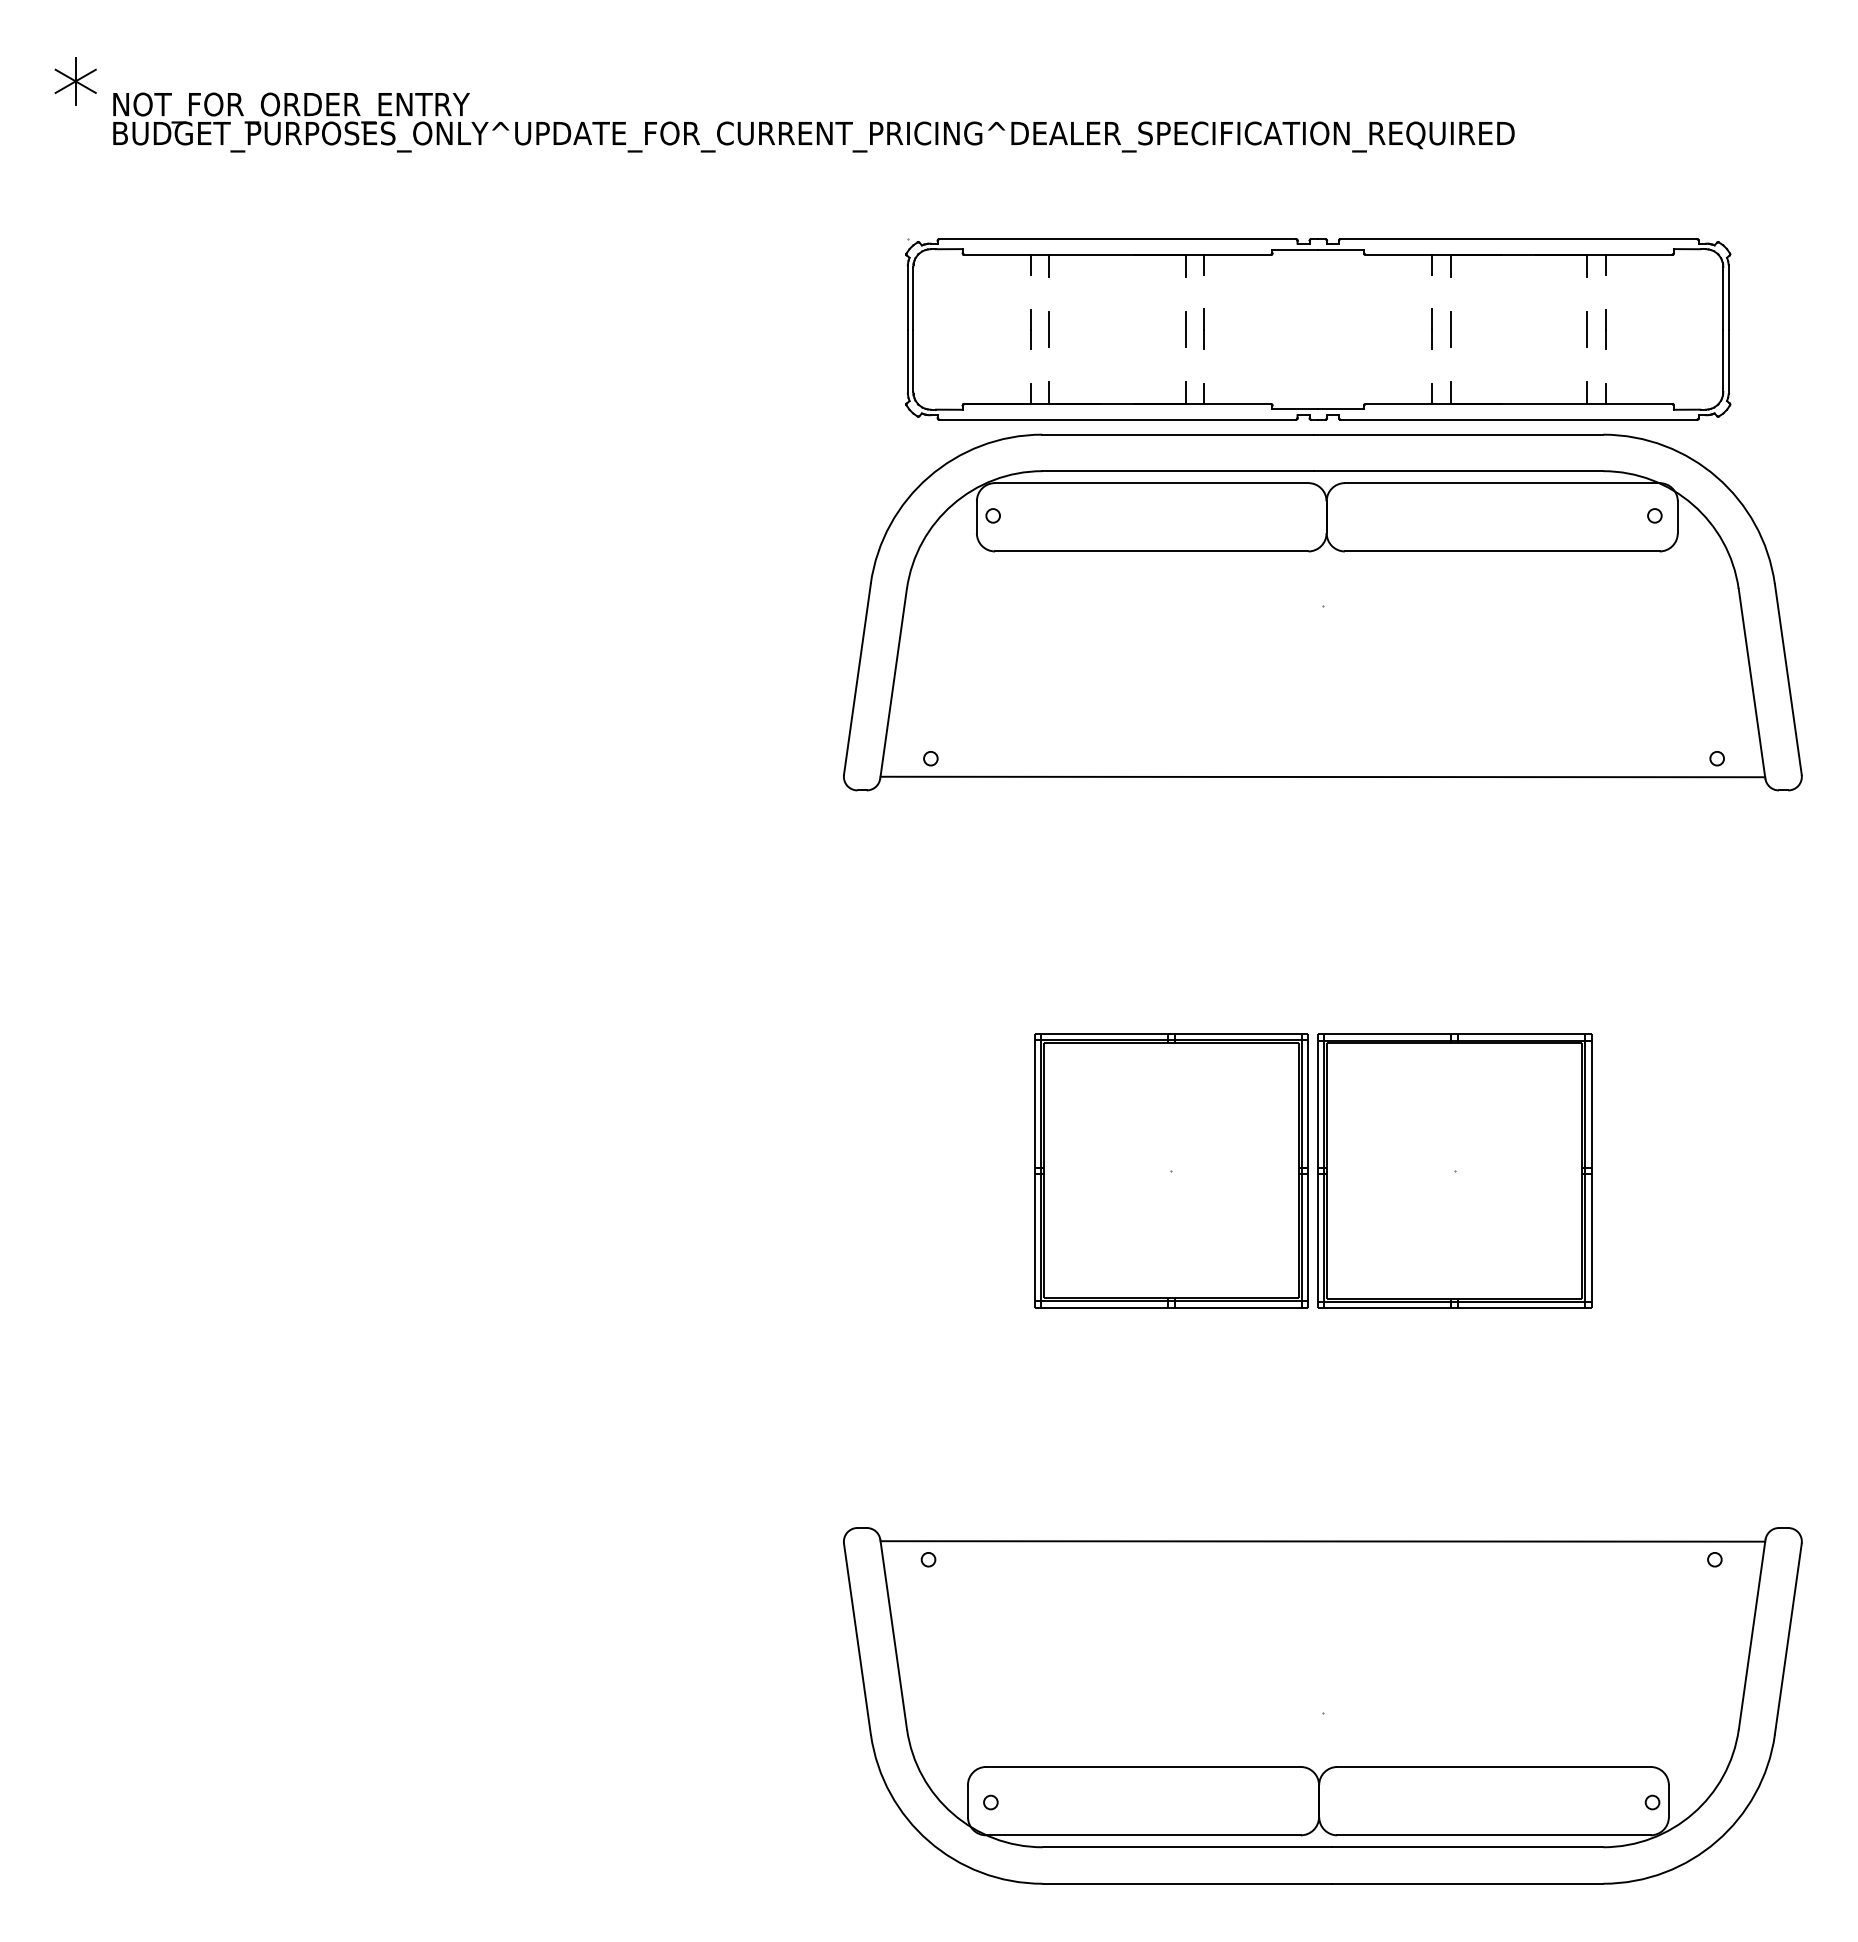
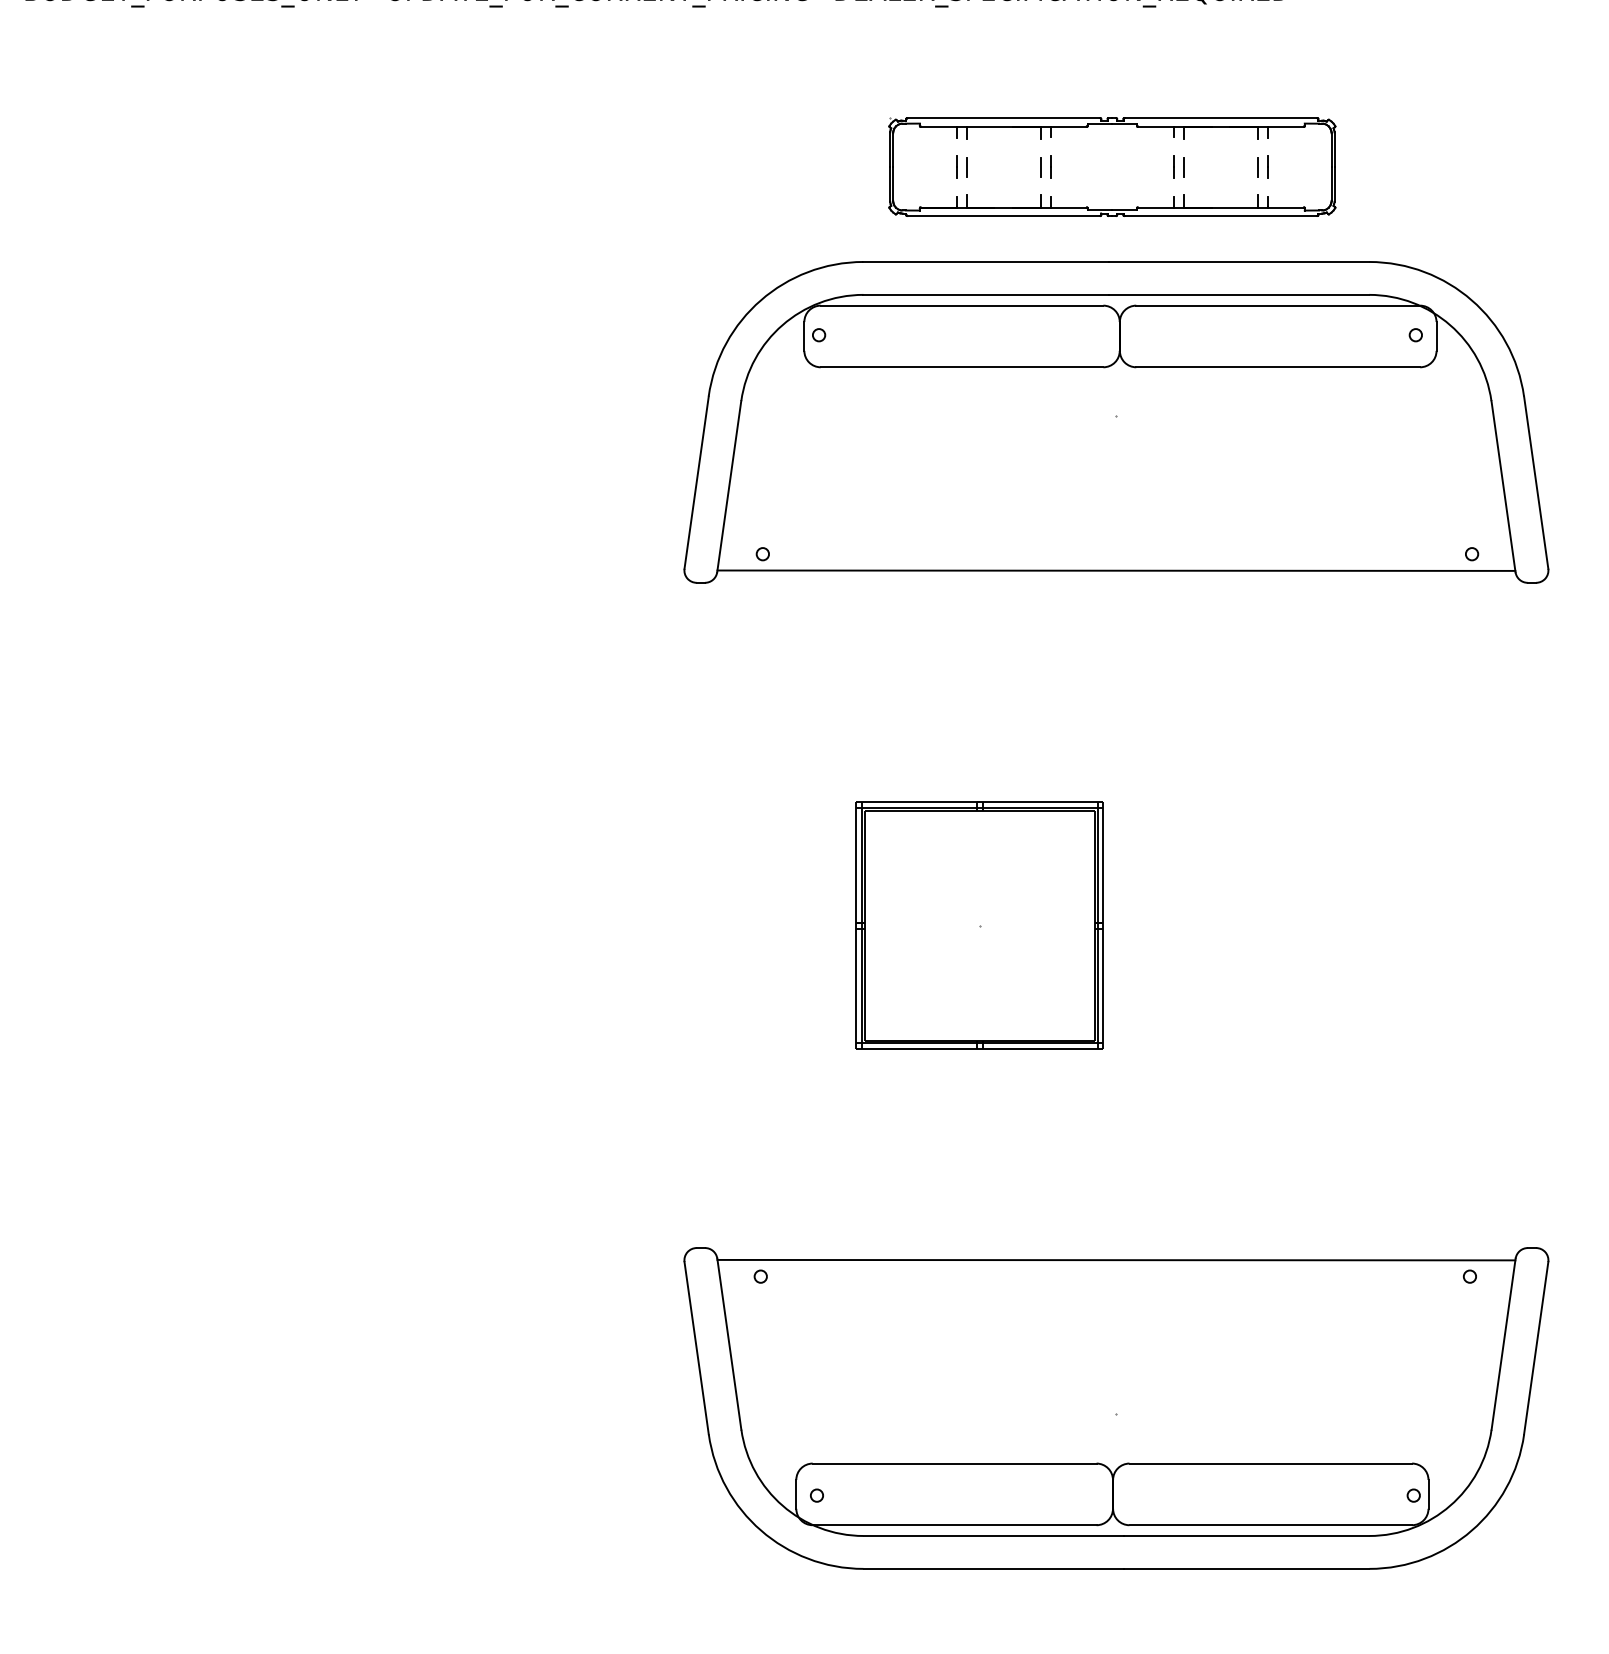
part: (1318, 329) -> (1112, 167), size x0.6
part: (1454, 1170) -> (1235, 925), removed

